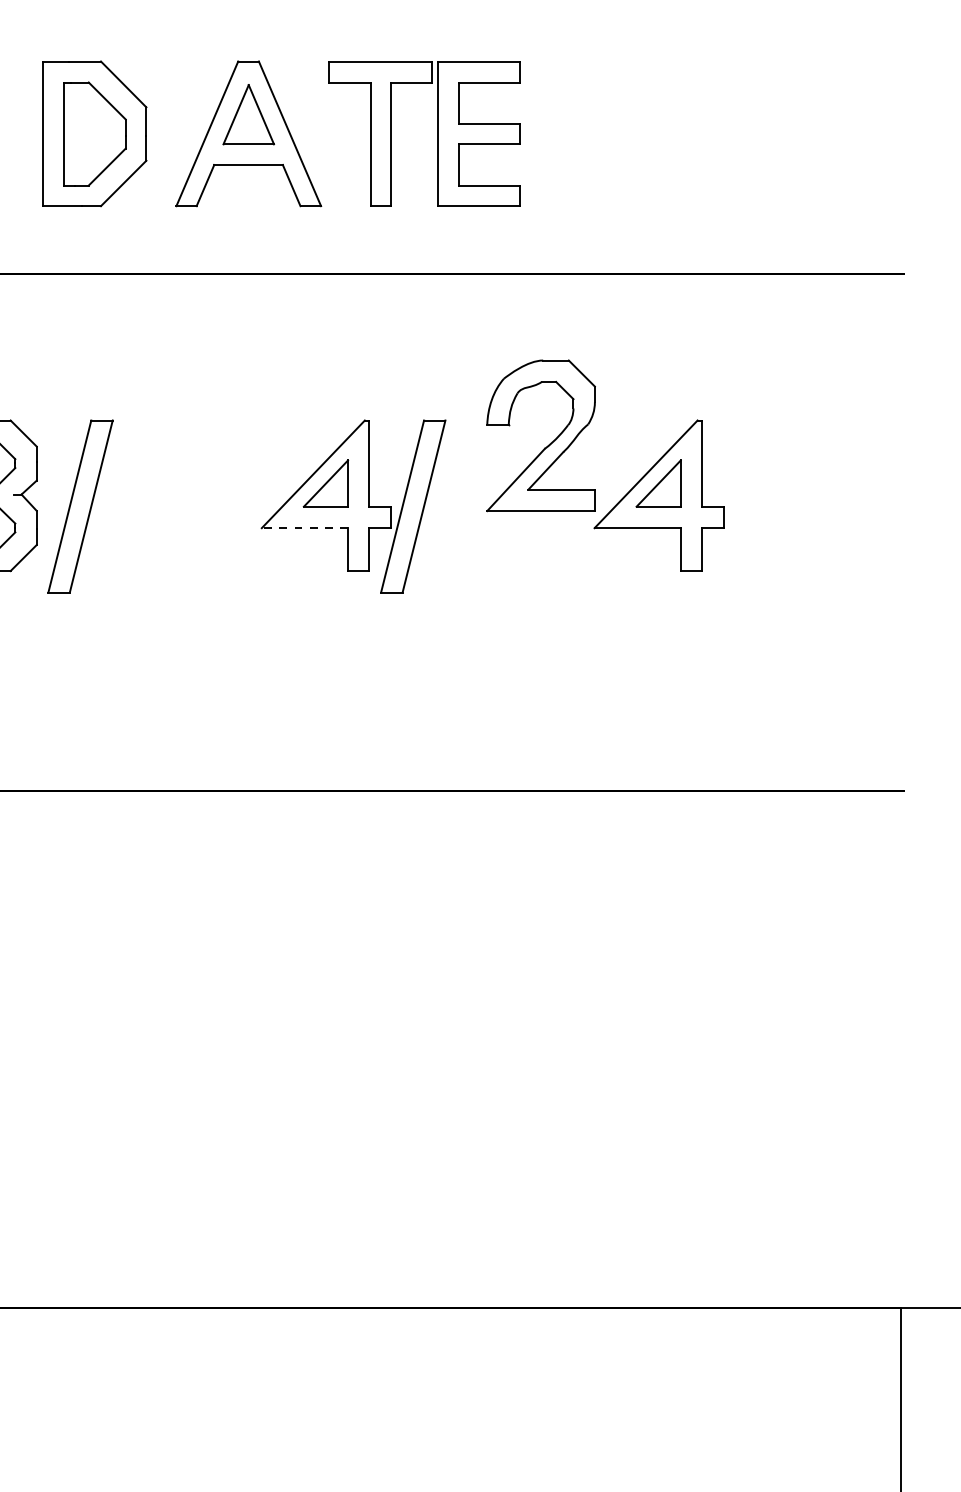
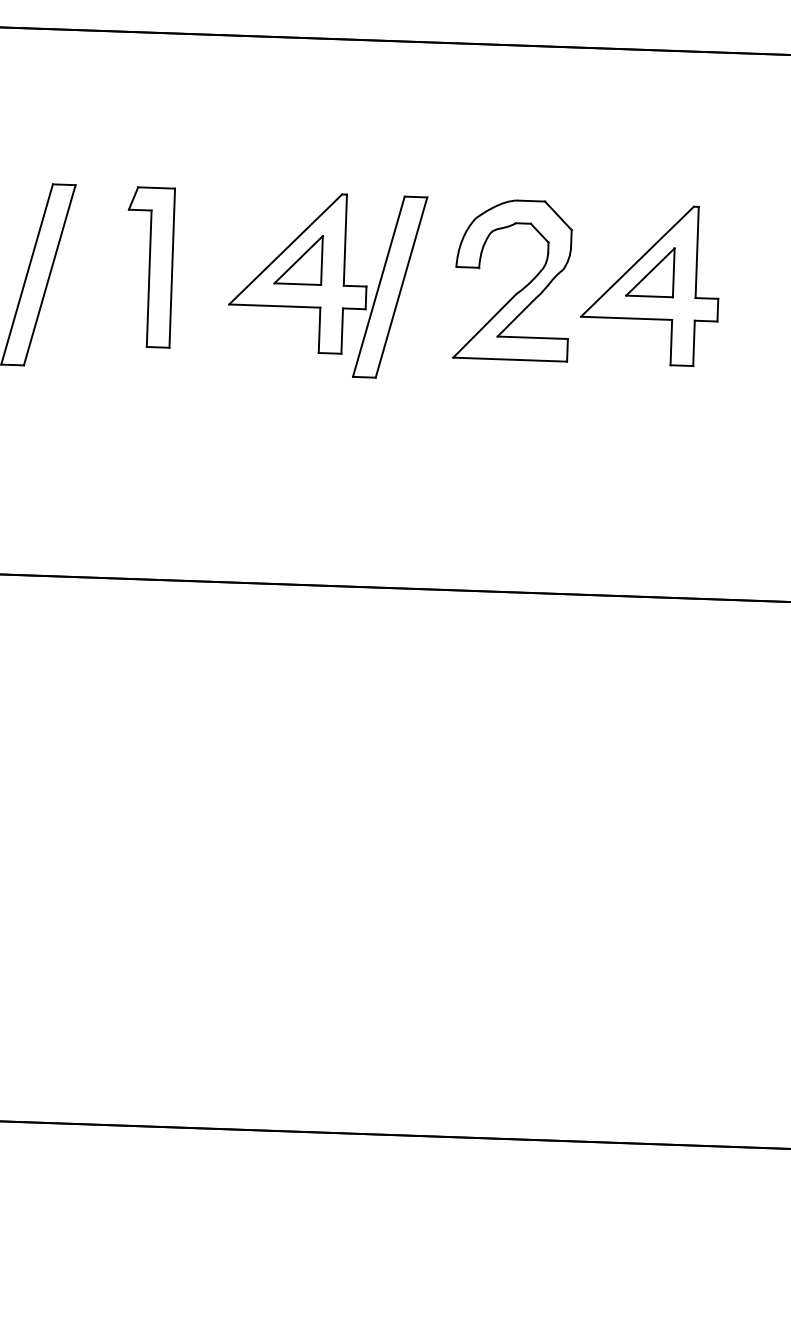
part: (549, 443) -> (521, 288), moved
part: (184, 495) -> (148, 267), added
line: (304, 528) -> (274, 306), dashed -> solid

